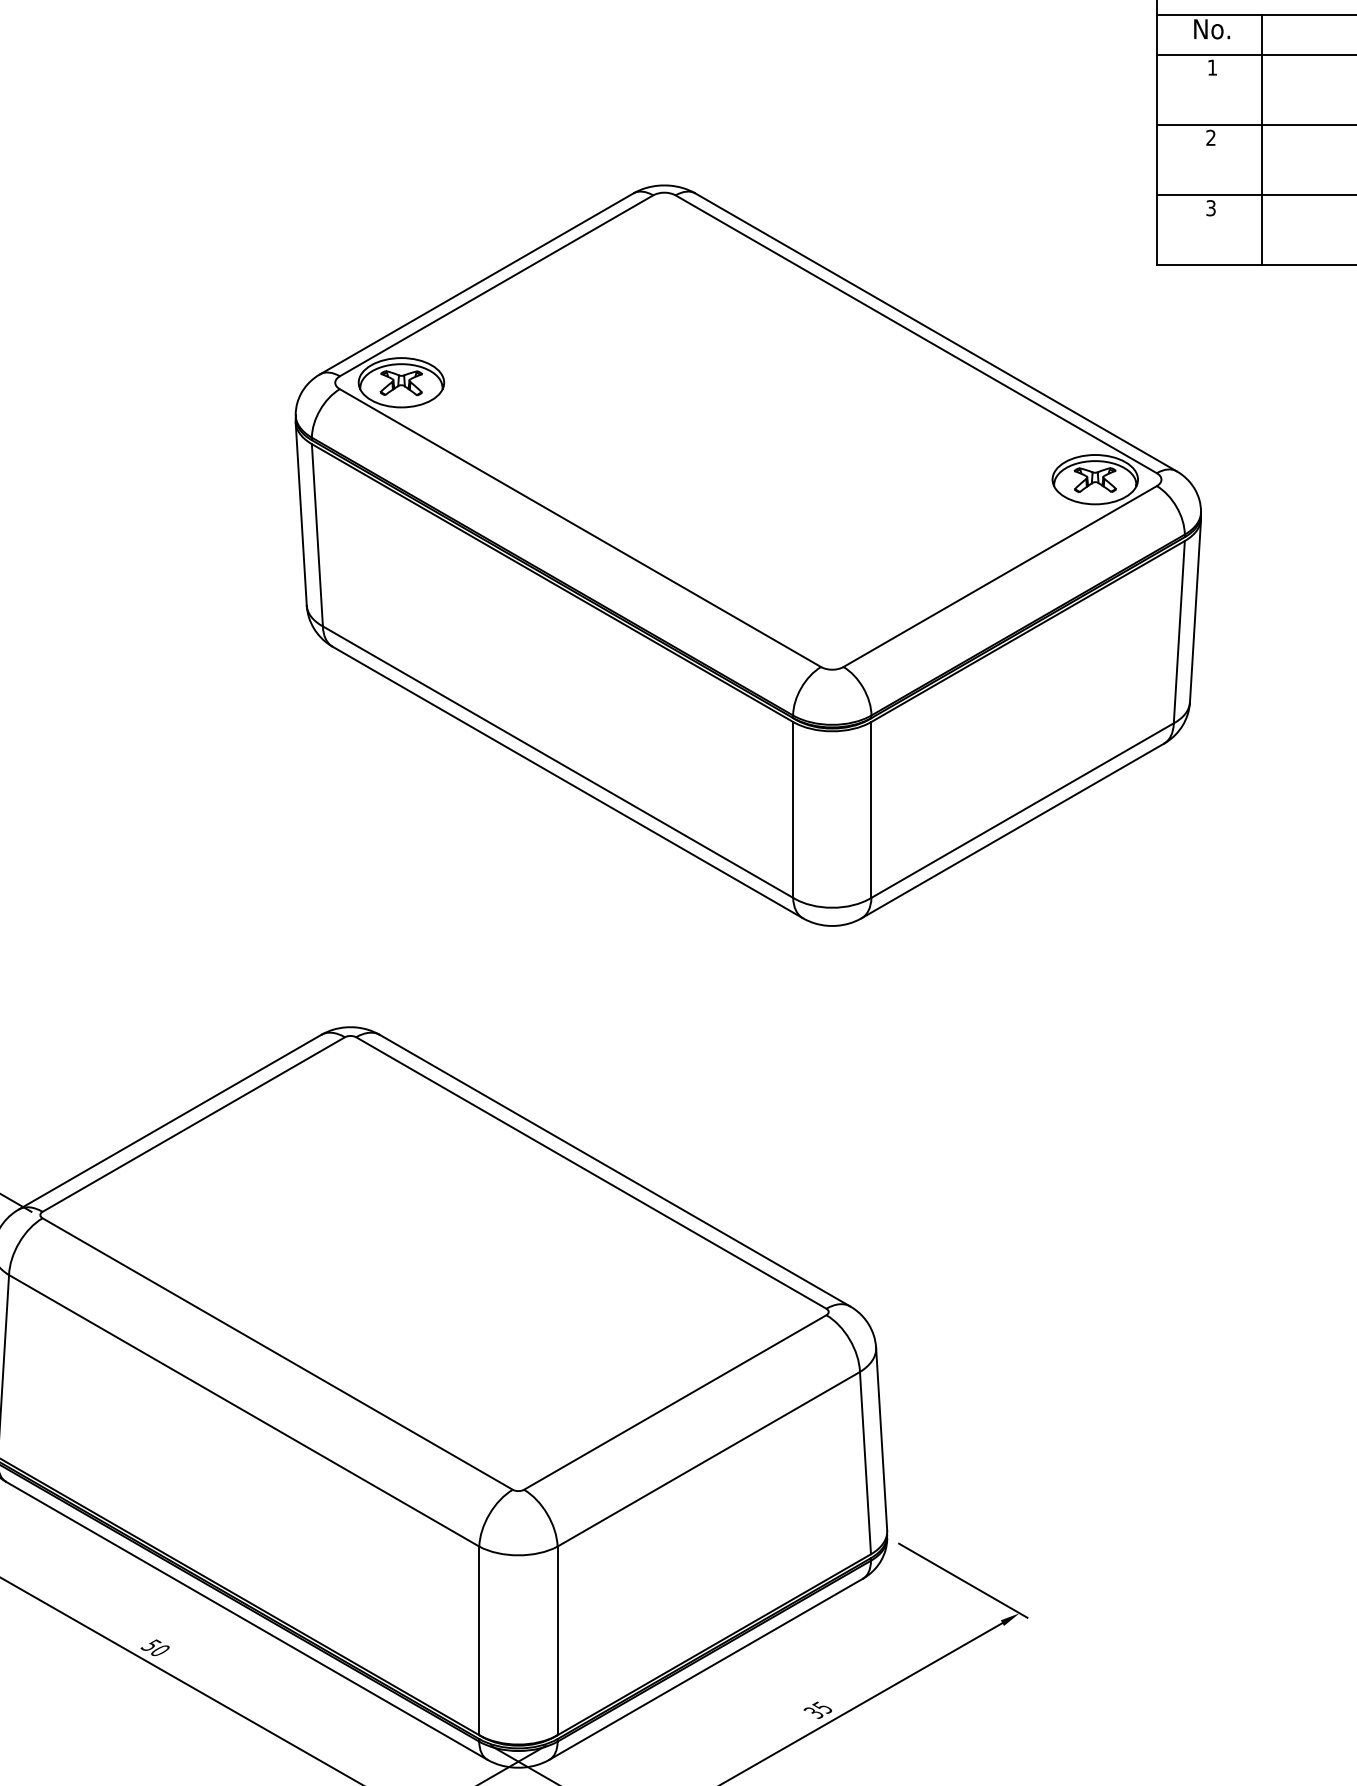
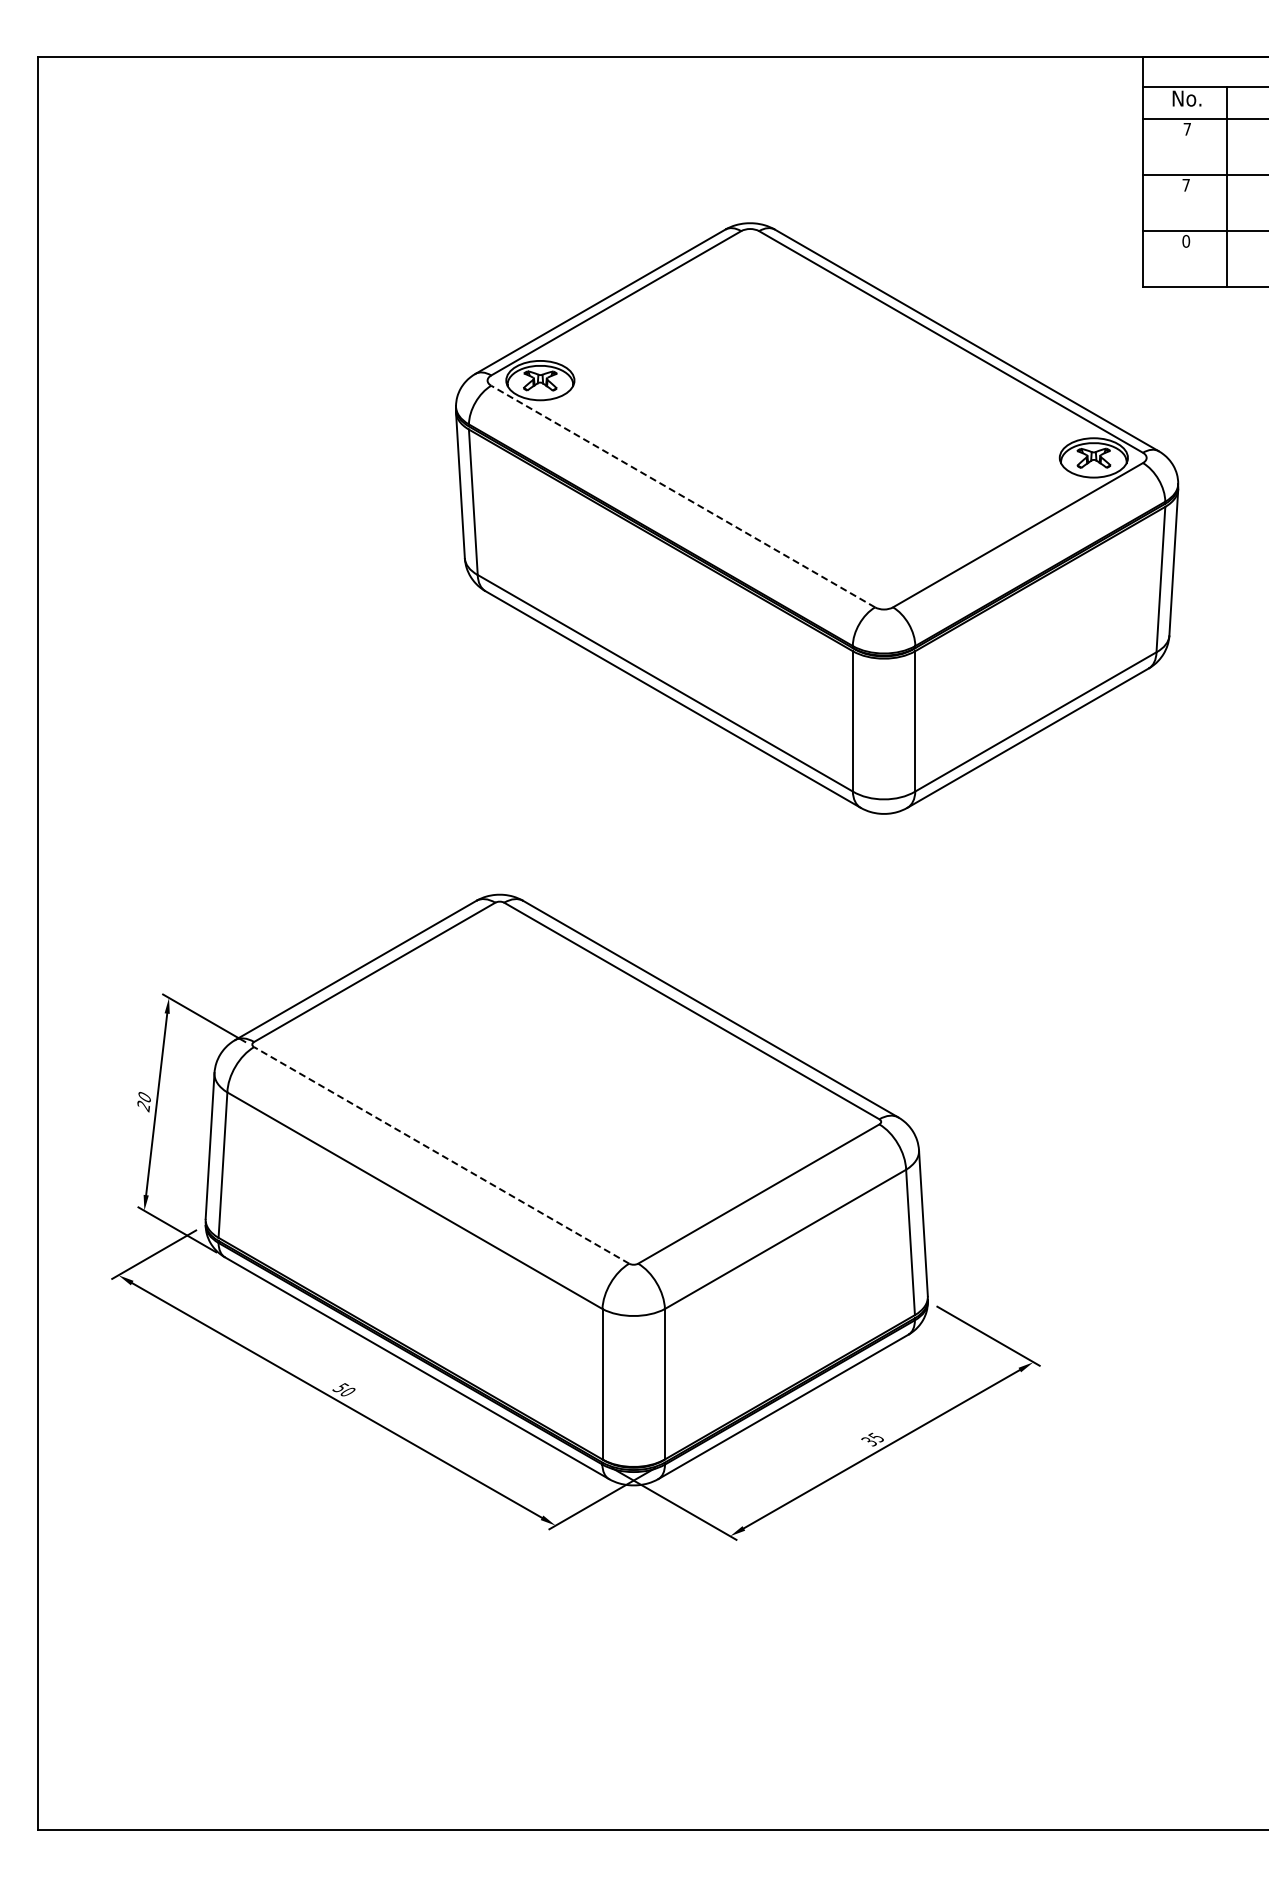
text: (1211, 67) -> (1186, 129), 1 -> 7
text: (1210, 136) -> (1185, 184), 2 -> 7
text: (1211, 208) -> (1186, 241), 3 -> 0
line: (580, 528) -> (683, 496), solid -> dashed
line: (277, 1354) -> (441, 1155), solid -> dashed

